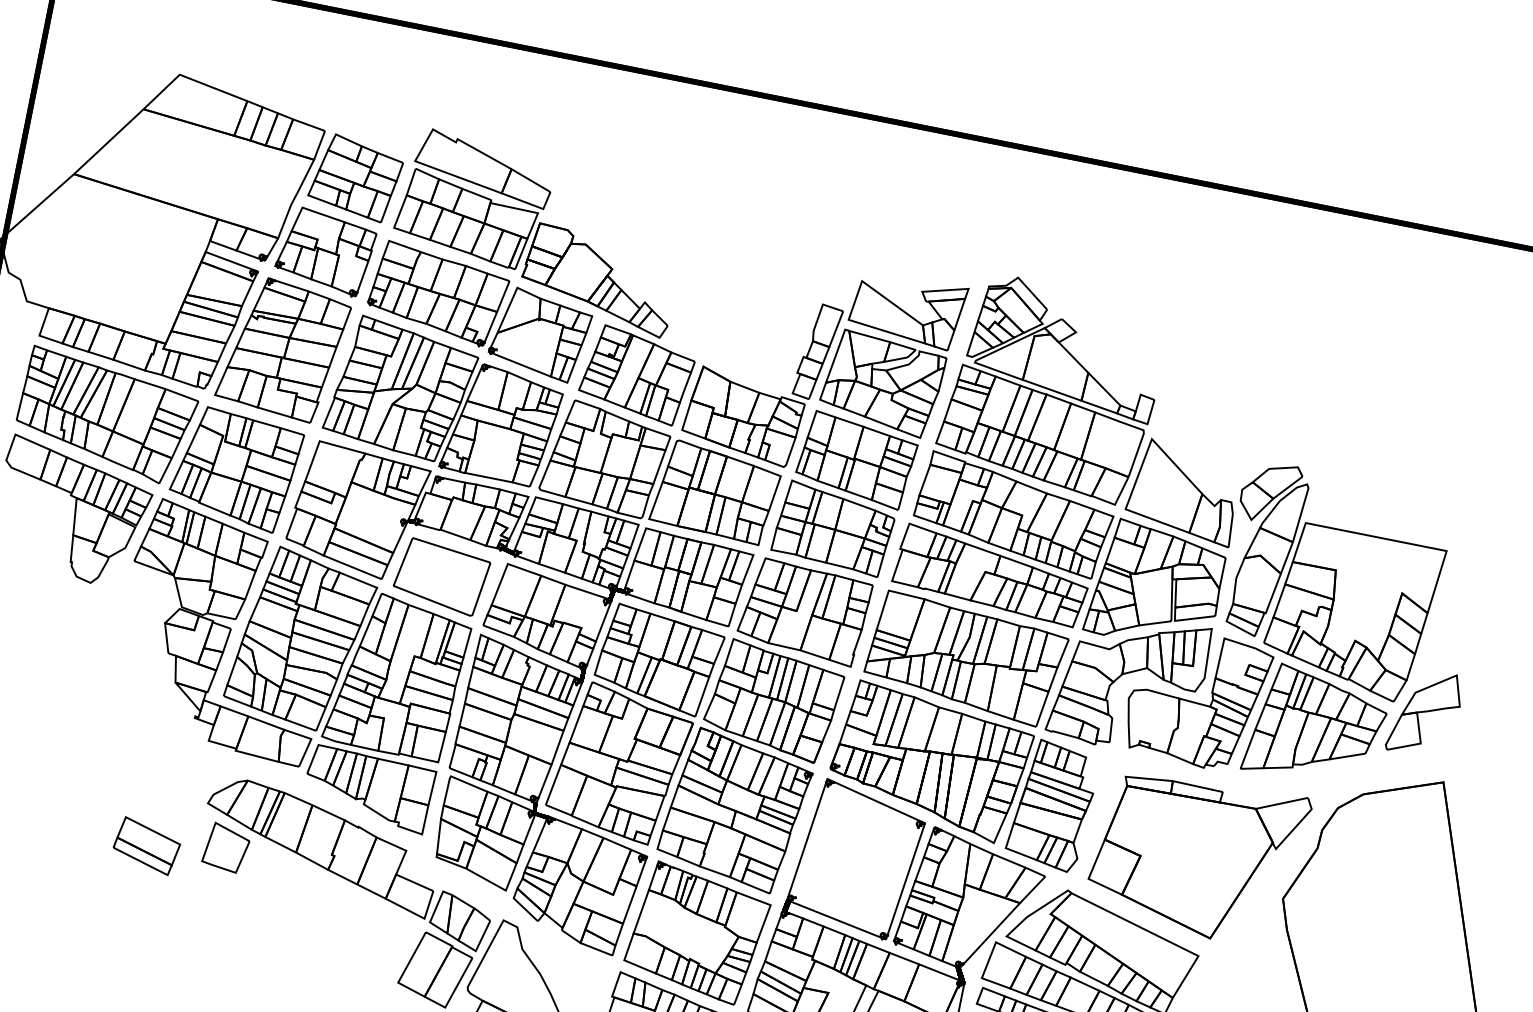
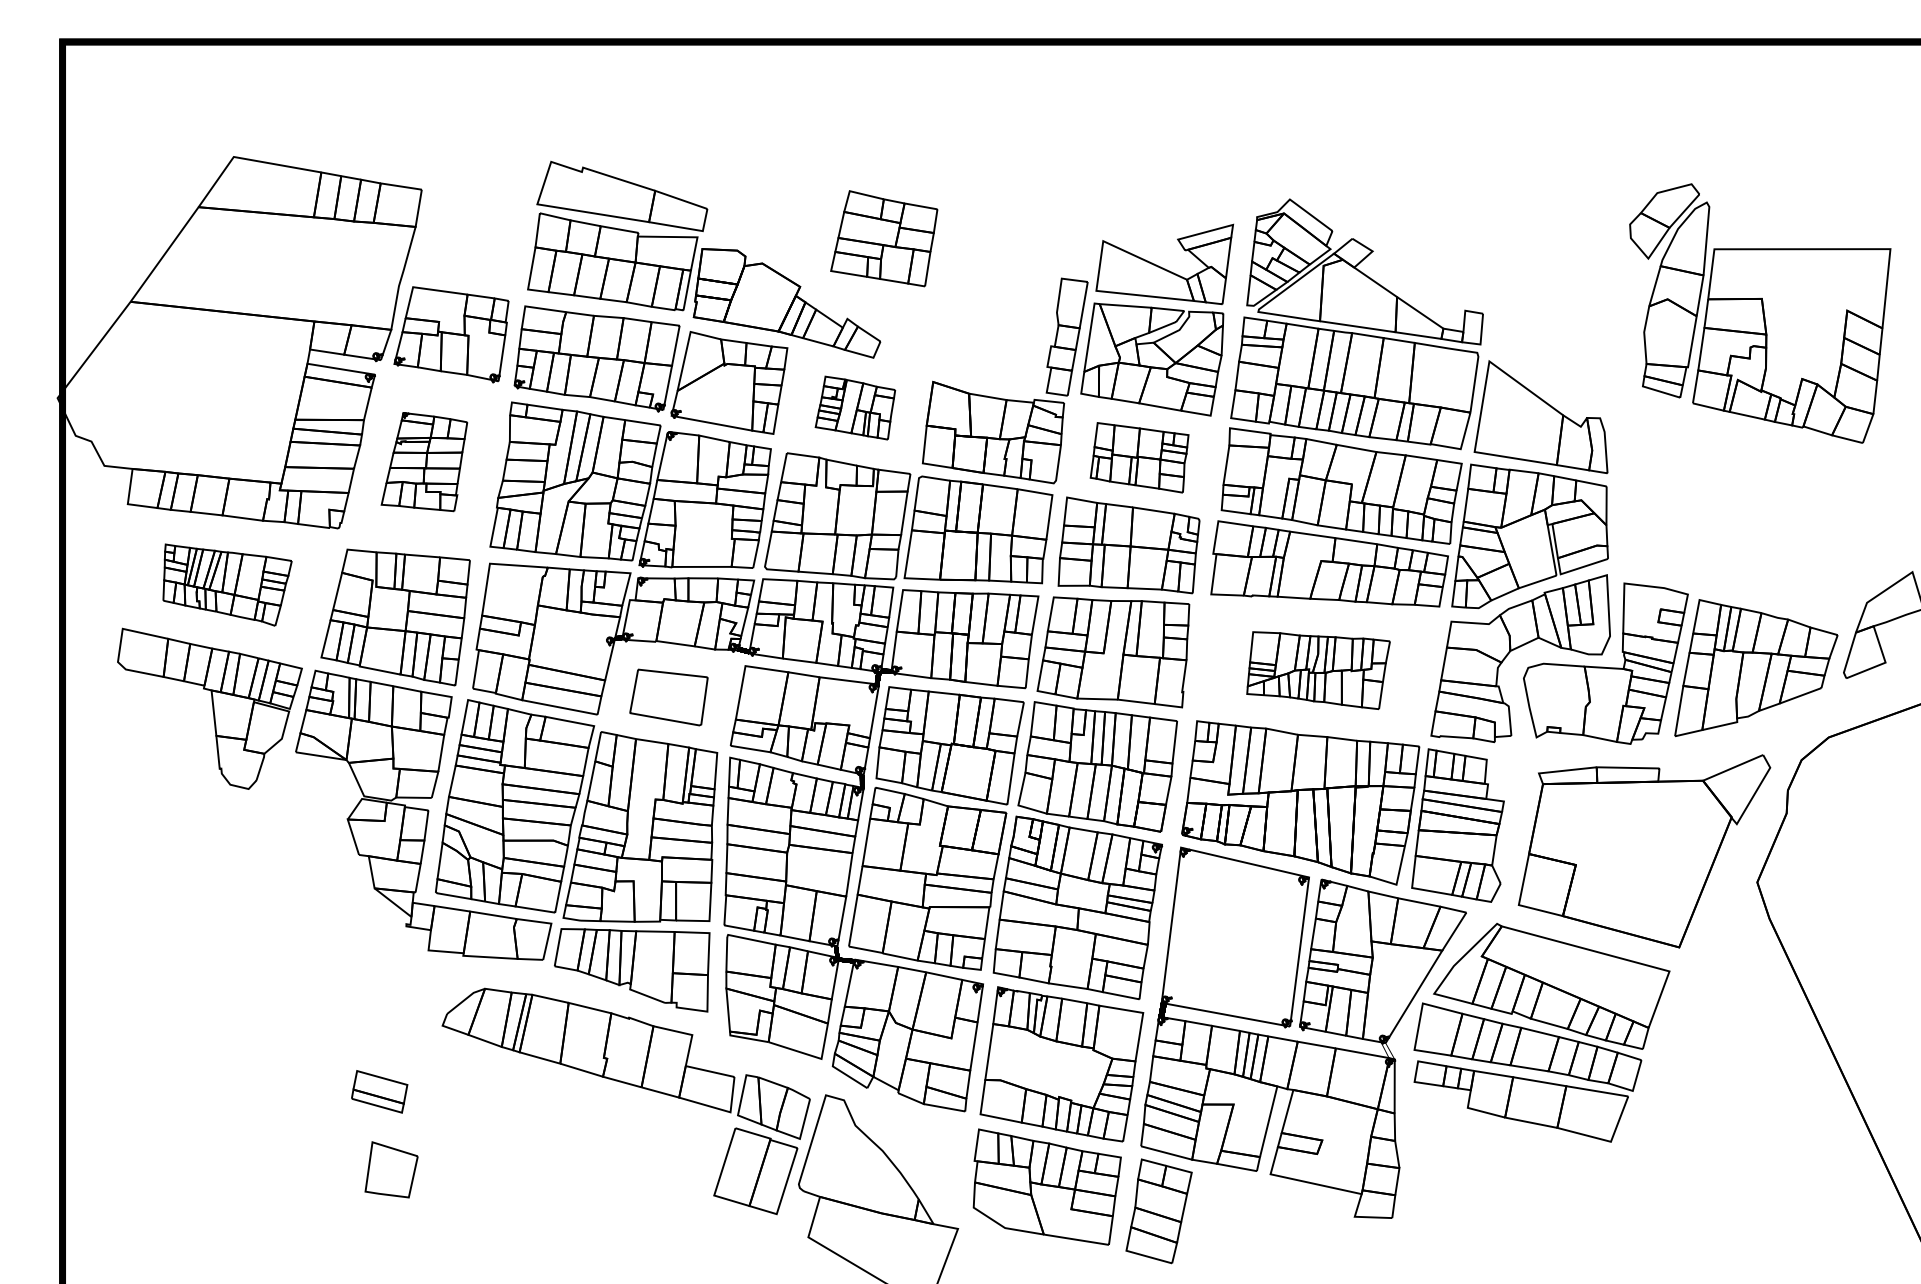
part: (356, 177) -> (884, 238), moved
part: (283, 348) -> (424, 461), size x0.6
part: (637, 374) -> (855, 407), size x0.6
part: (106, 415) -> (227, 584), size x0.6
part: (856, 460) -> (1139, 457), size x0.7
part: (441, 576) -> (668, 697), size x0.7
part: (1332, 581) -> (1760, 313), moved
part: (965, 659) -> (1318, 670), size x0.6
part: (146, 845) -> (379, 1091), size x0.7
part: (226, 847) -> (391, 1169), moved
hatch: (960, 974) -> (1387, 1050), removed

